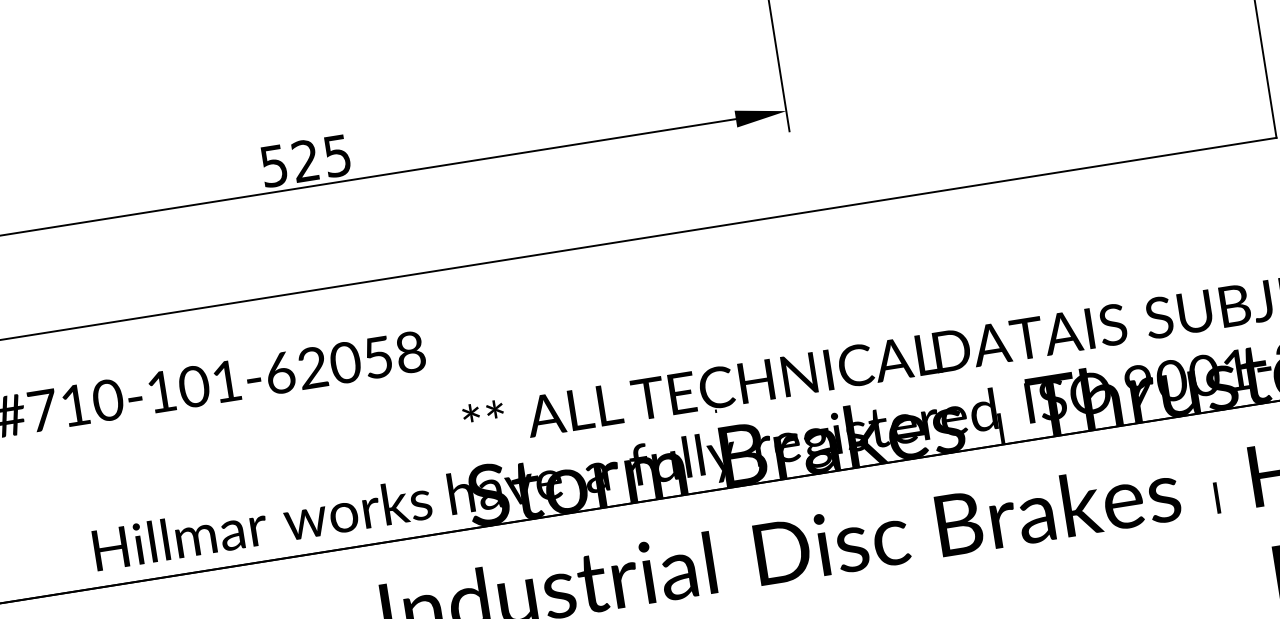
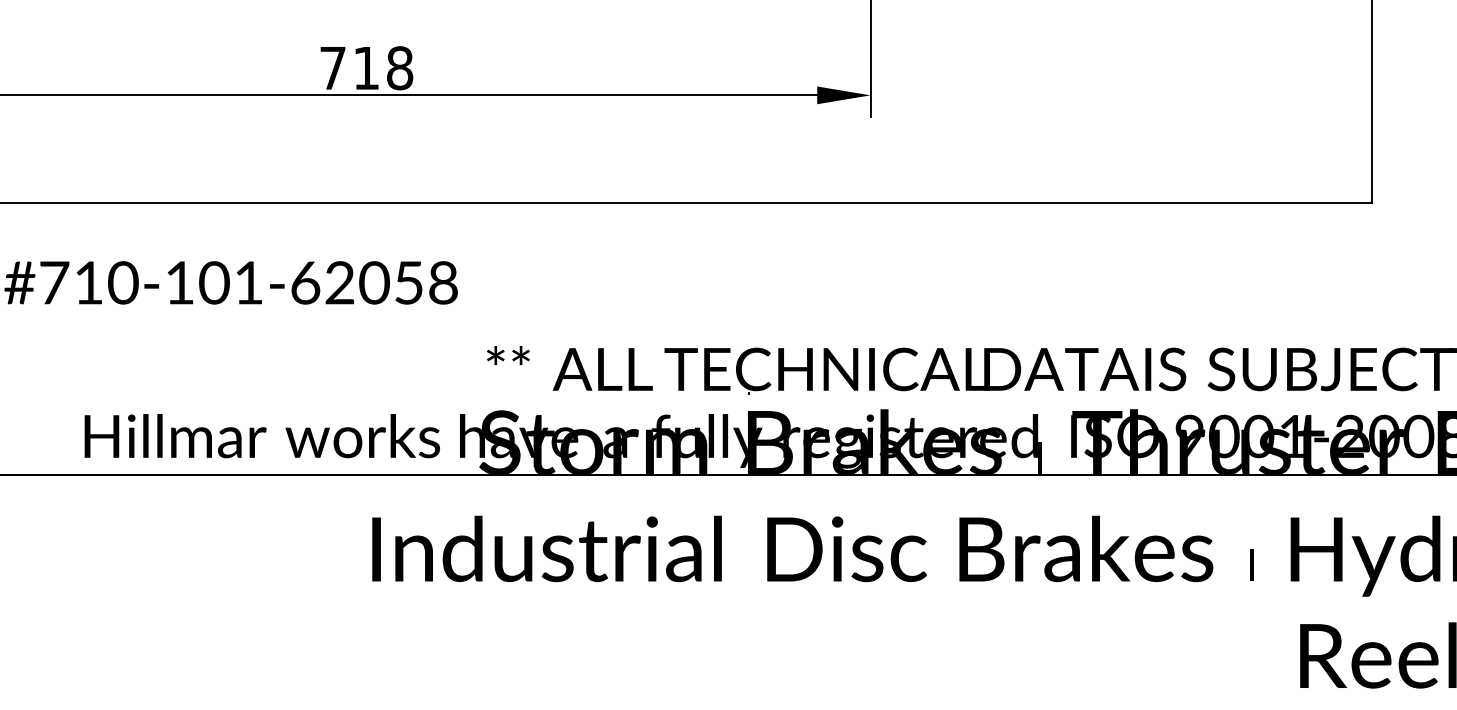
text: (305, 161) -> (366, 68), 525 -> 718

